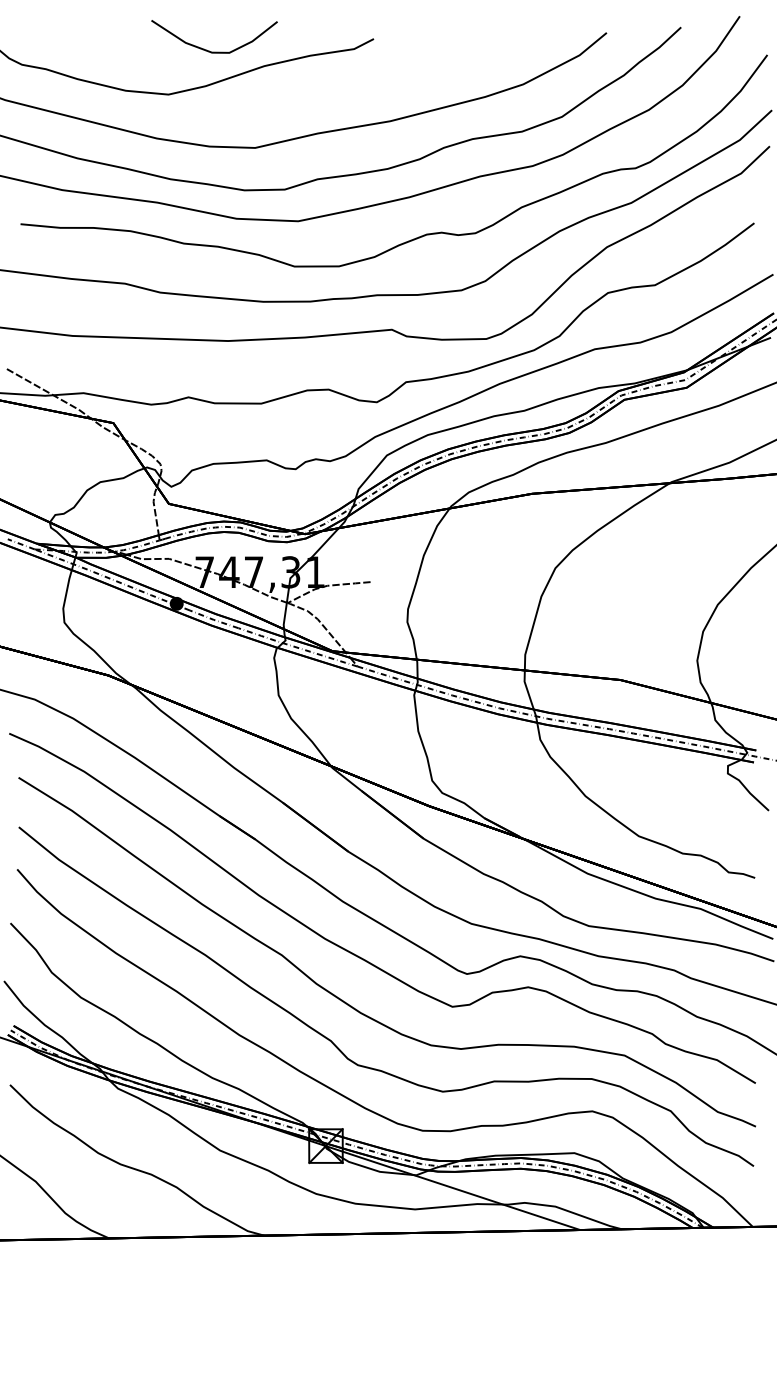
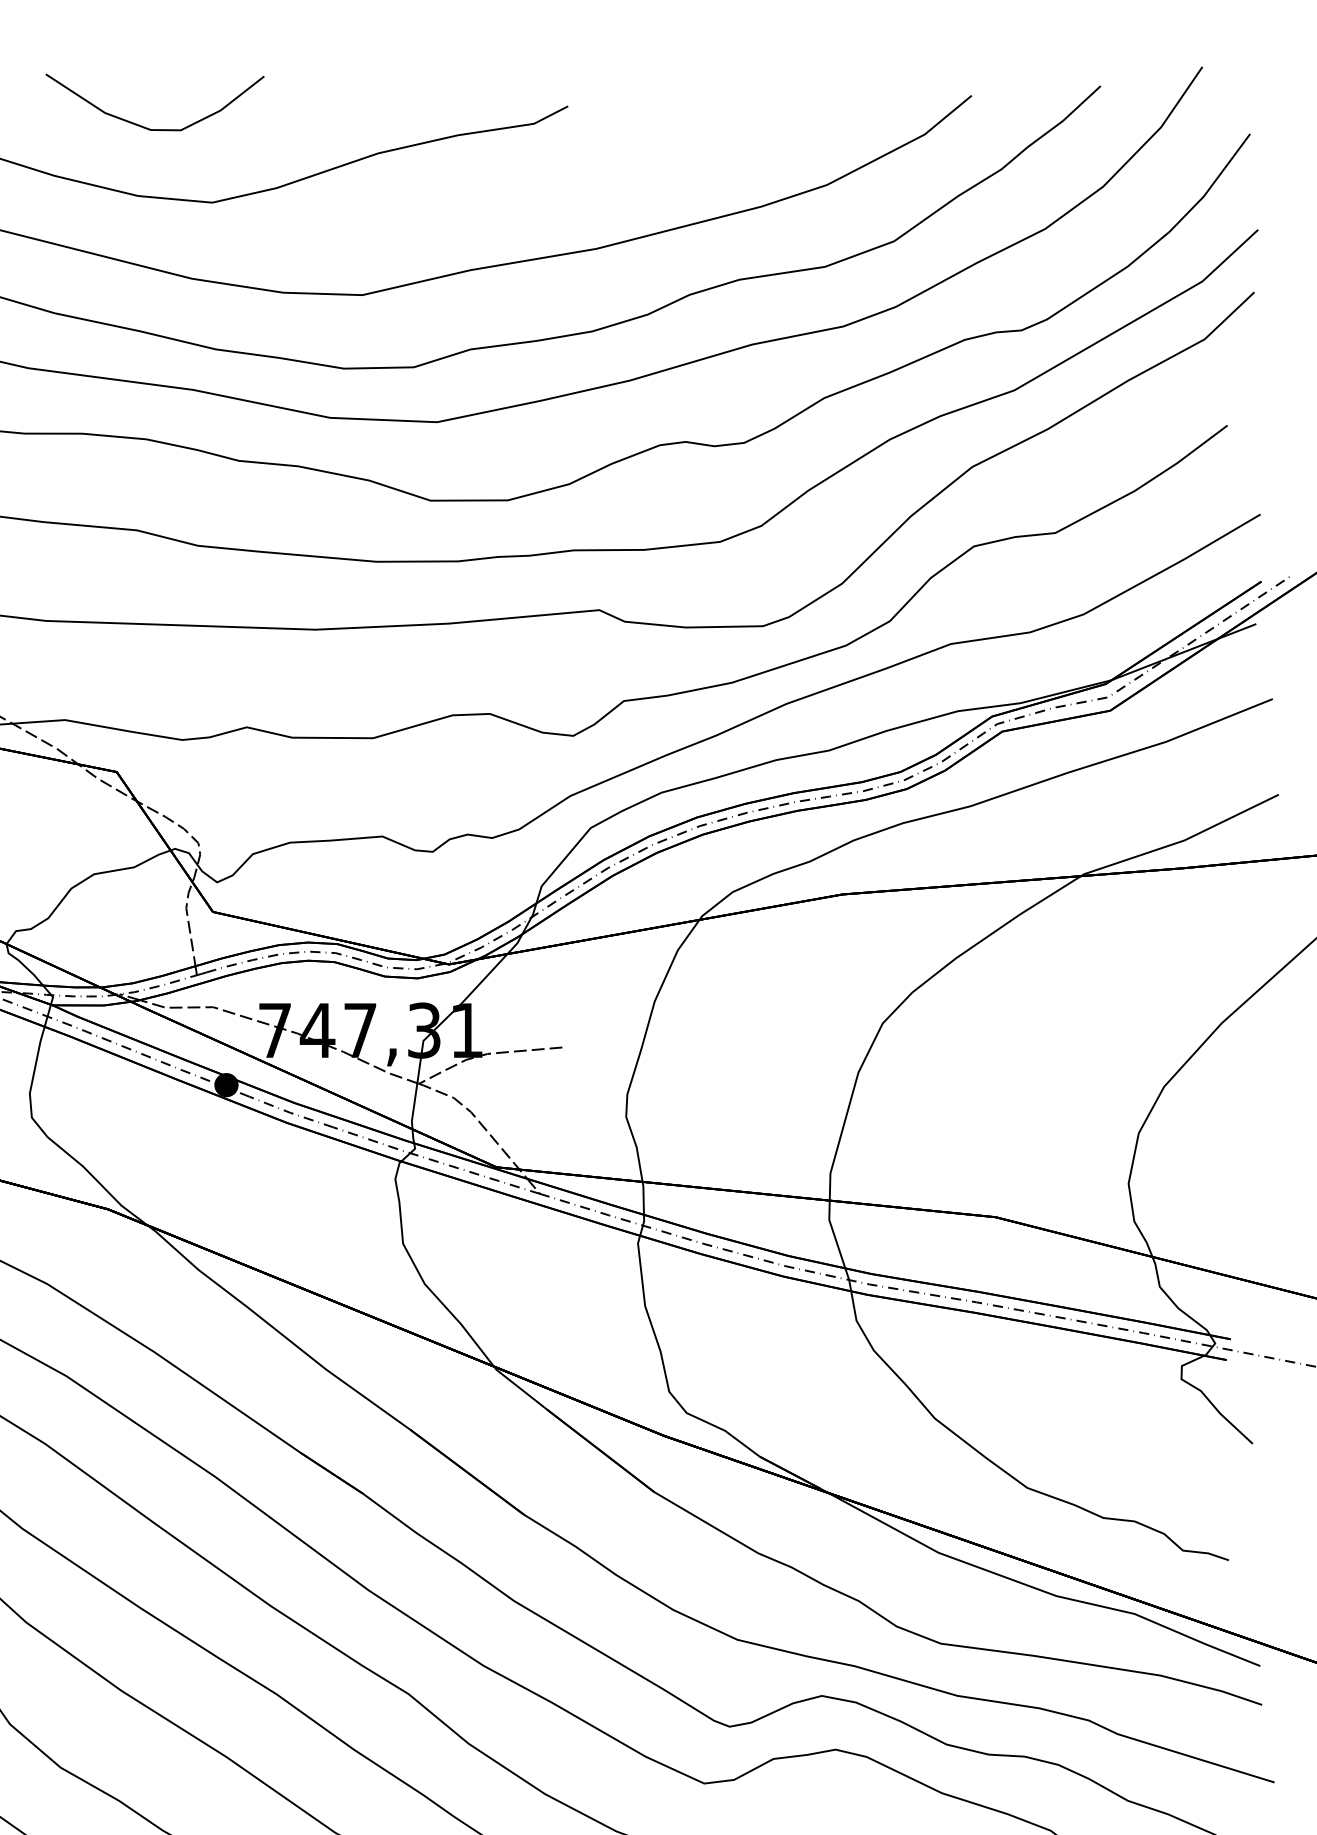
curve: (209, 50) -> (146, 126), moved

